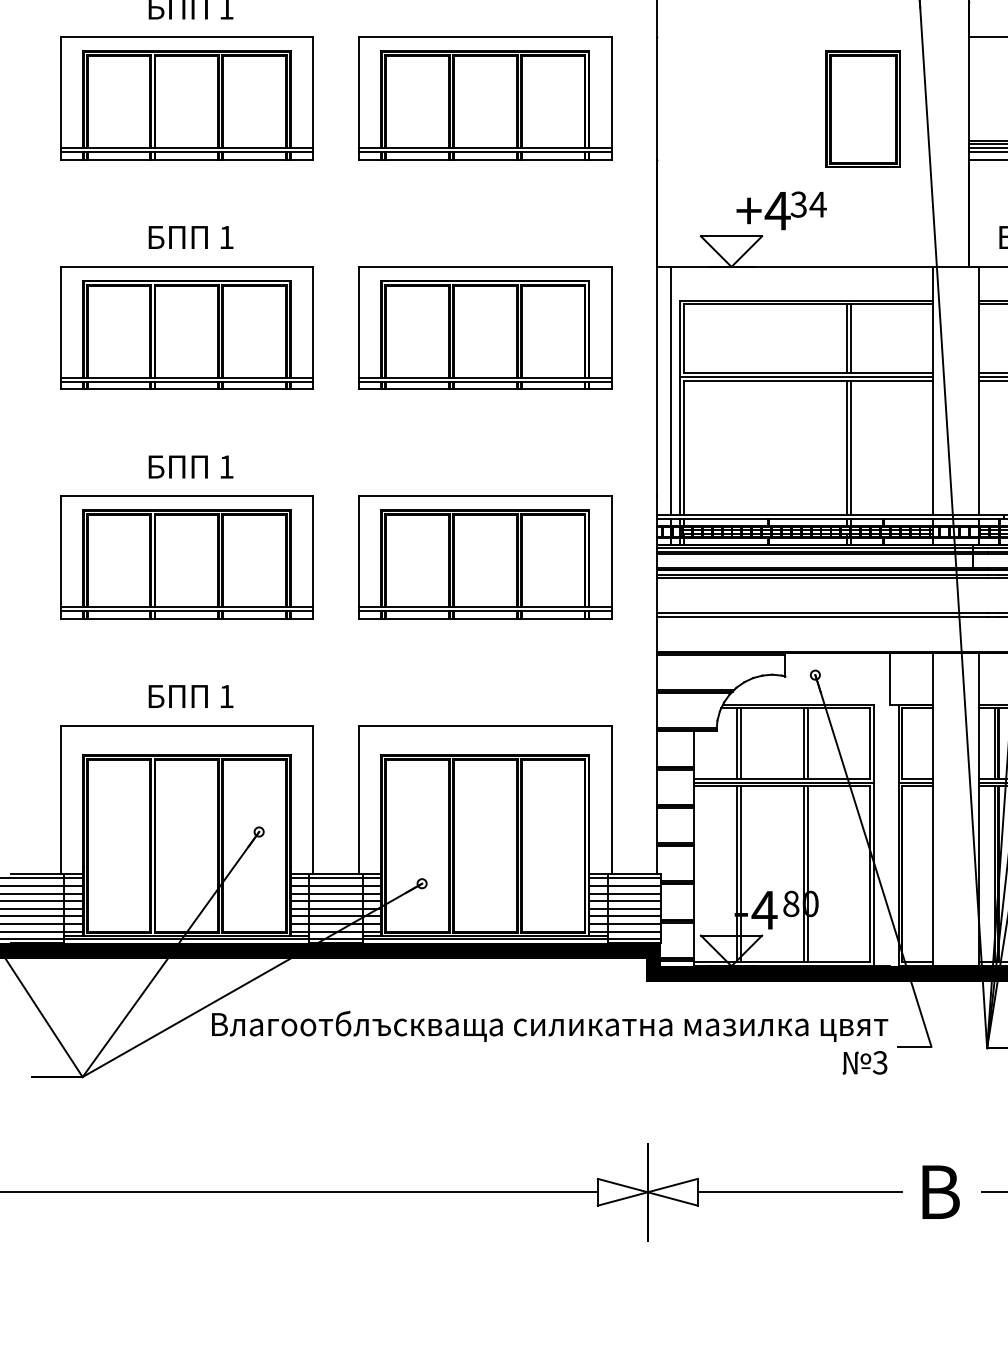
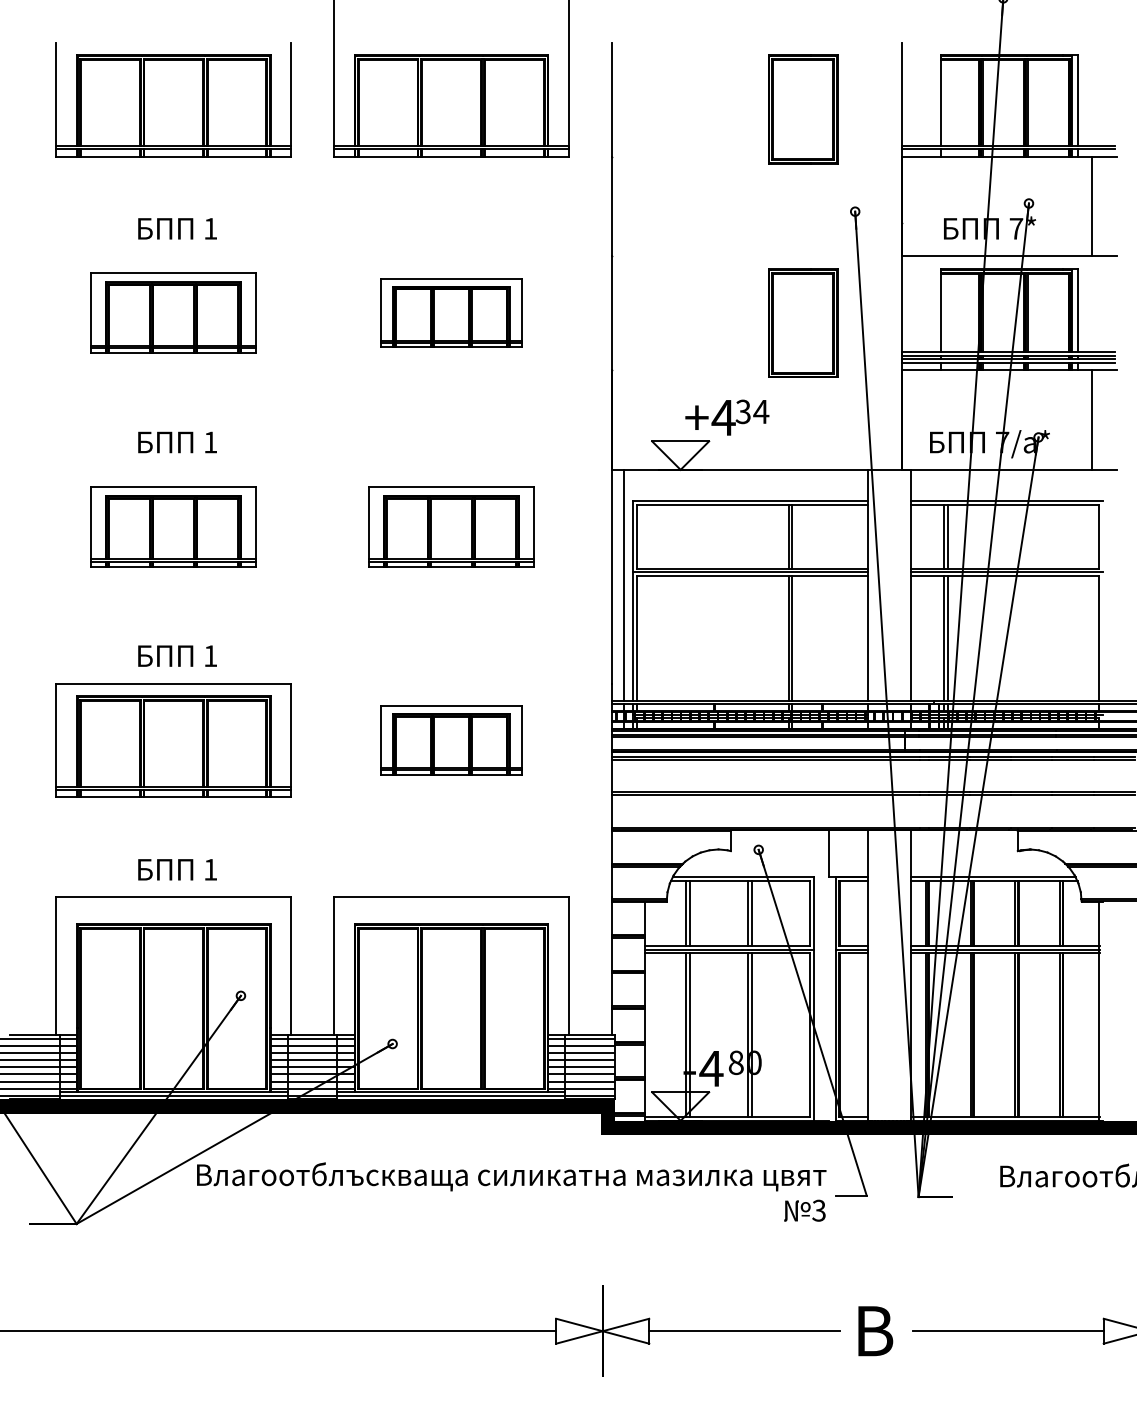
part: (186, 97) -> (173, 312), size x0.7
part: (485, 97) -> (451, 312), size x0.6
part: (186, 327) -> (173, 526), size x0.7
part: (485, 327) -> (451, 526), size x0.7
part: (485, 557) -> (451, 740), size x0.6

